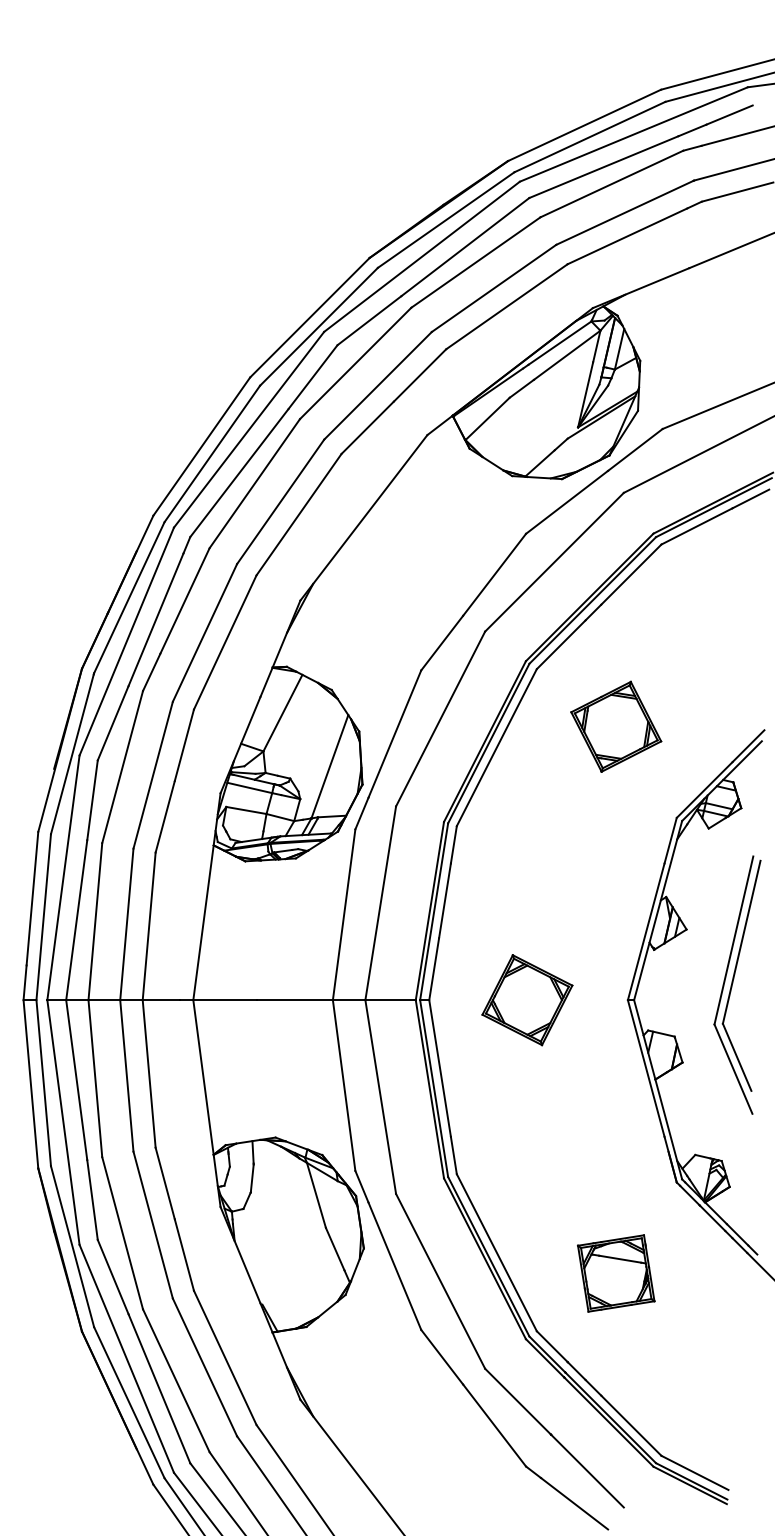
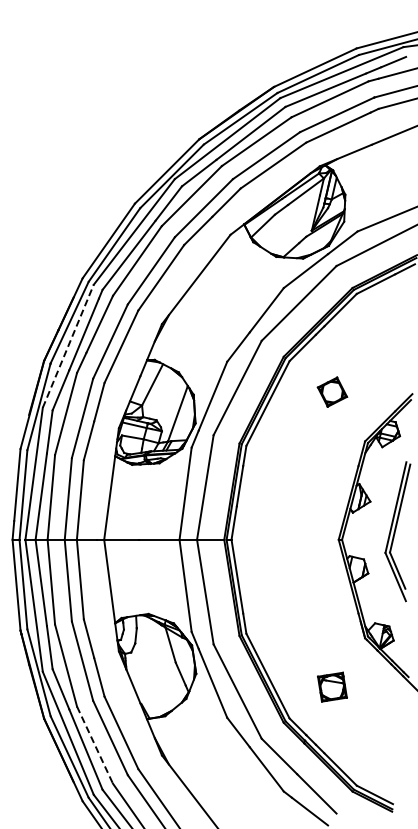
line: (127, 641) -> (68, 346), solid -> dashed
part: (616, 725) -> (332, 391), size x0.6
part: (527, 999) -> (284, 539), removed
part: (616, 1272) -> (332, 686), size x0.7
line: (177, 1381) -> (95, 745), solid -> dashed

